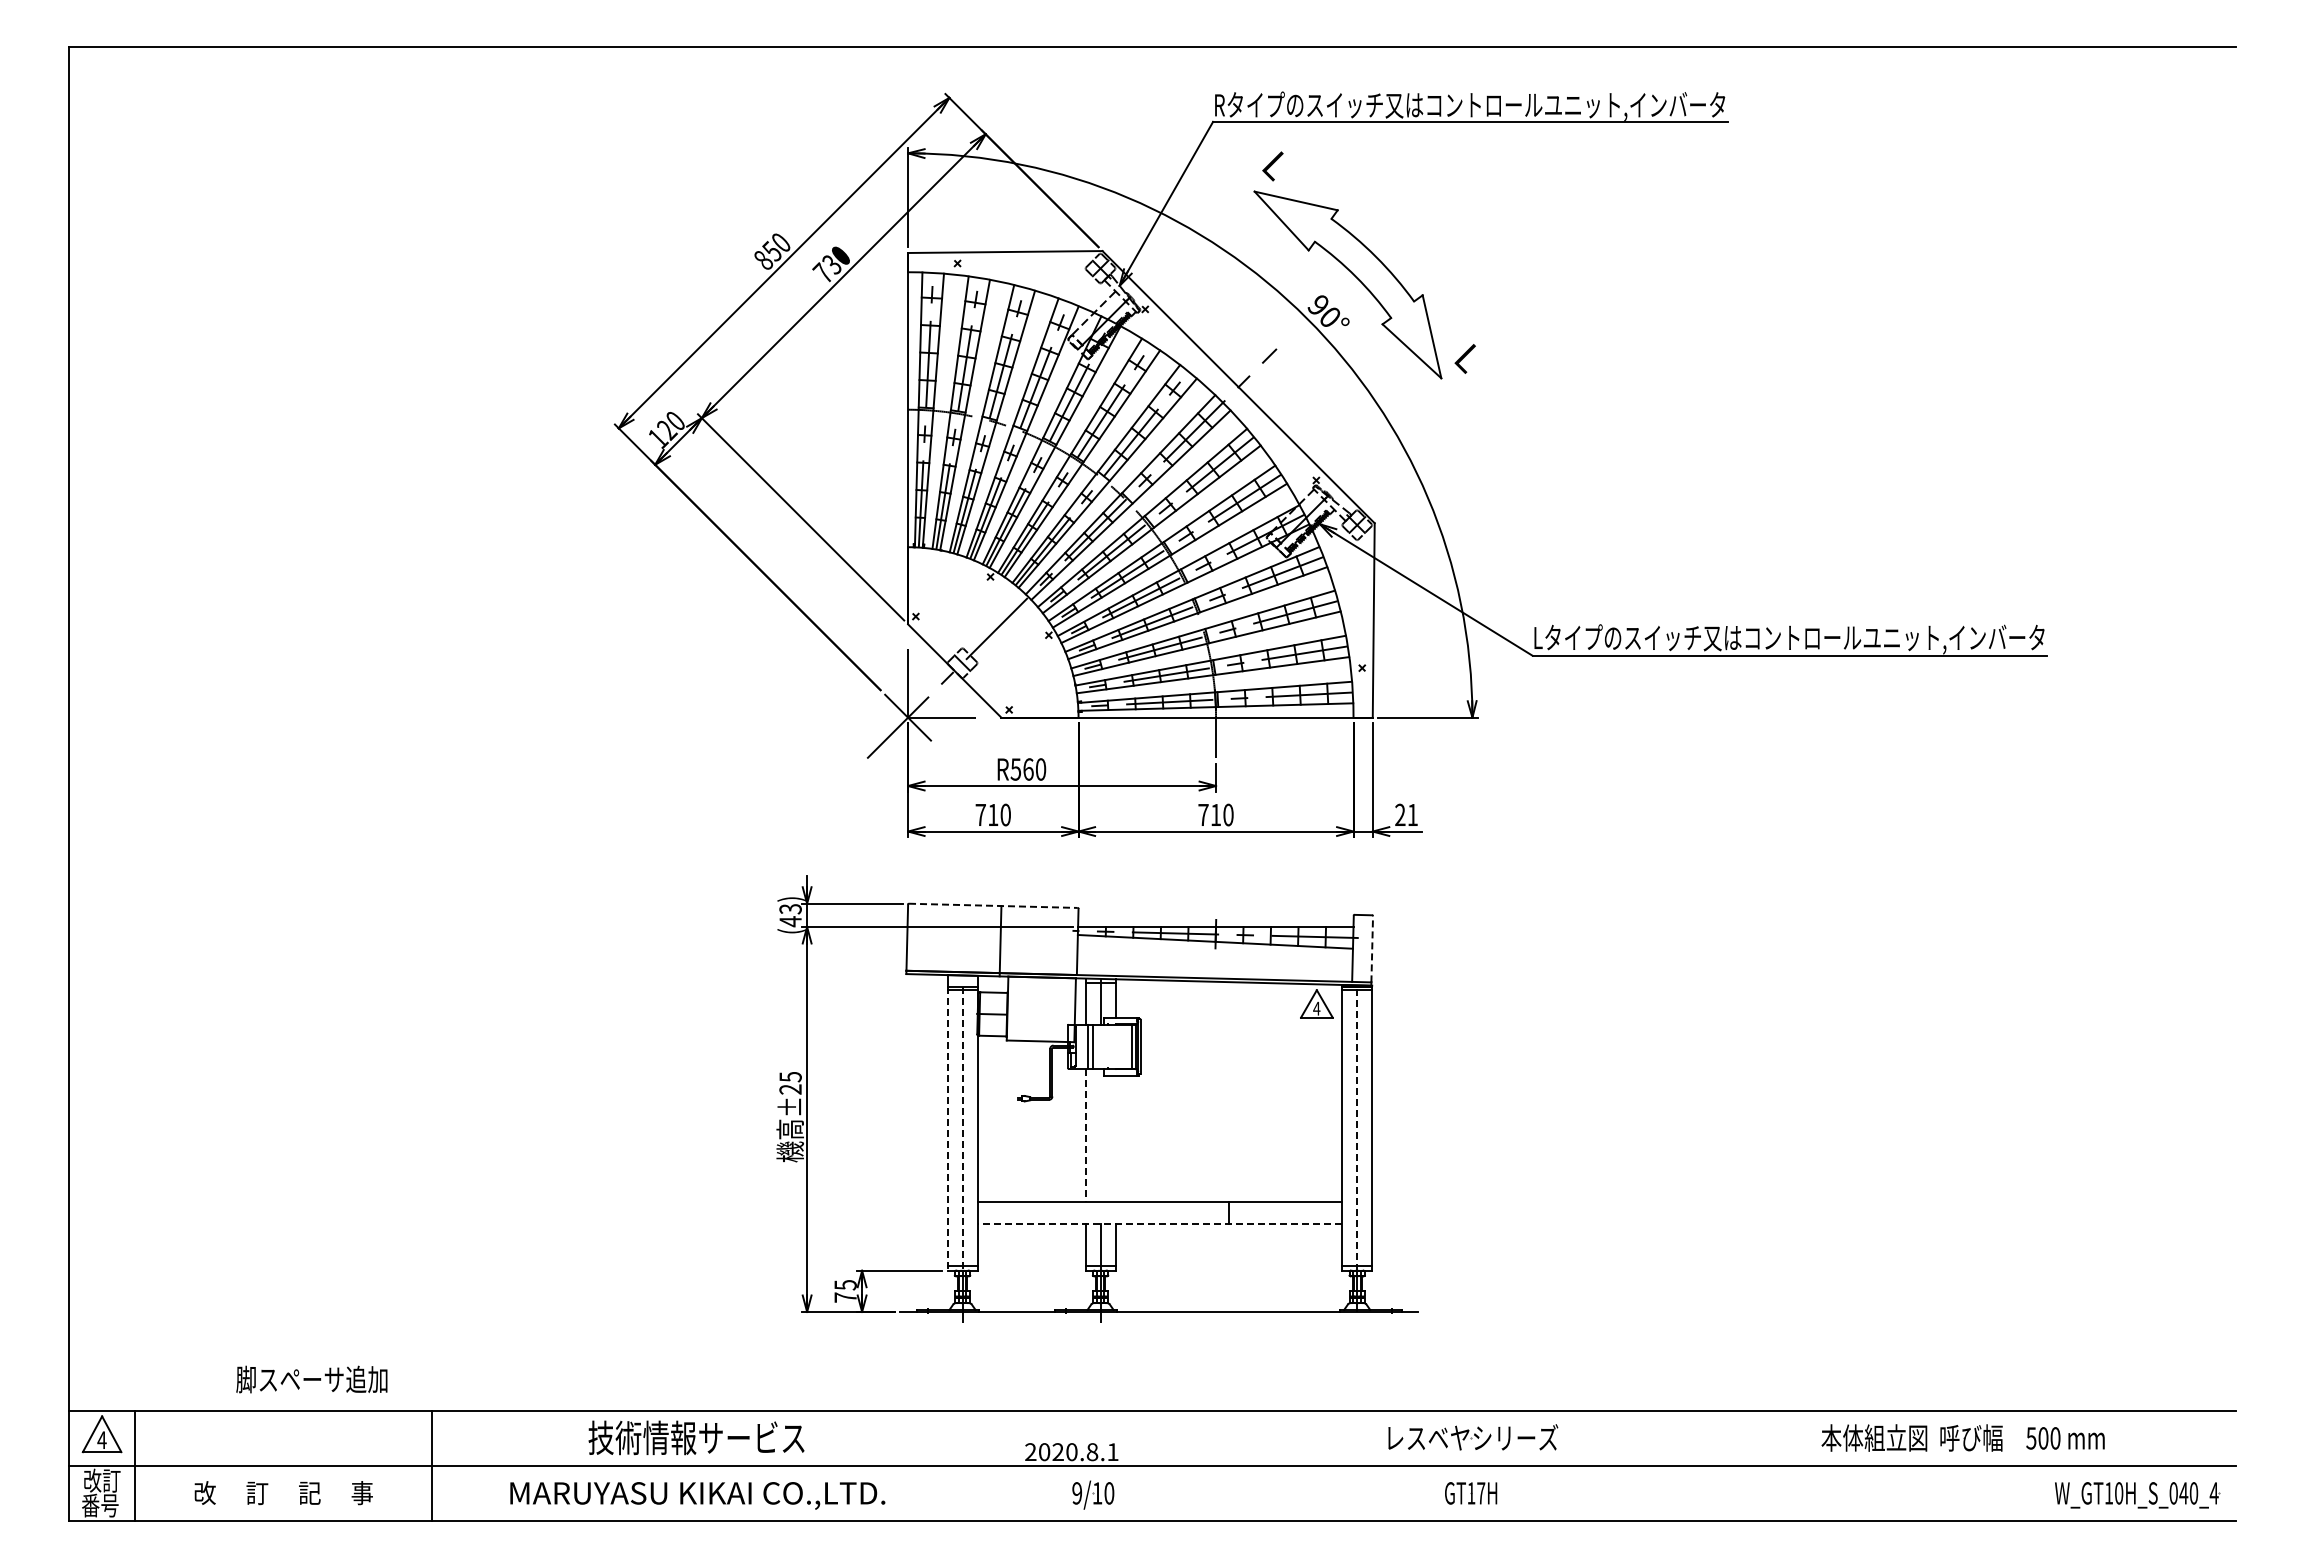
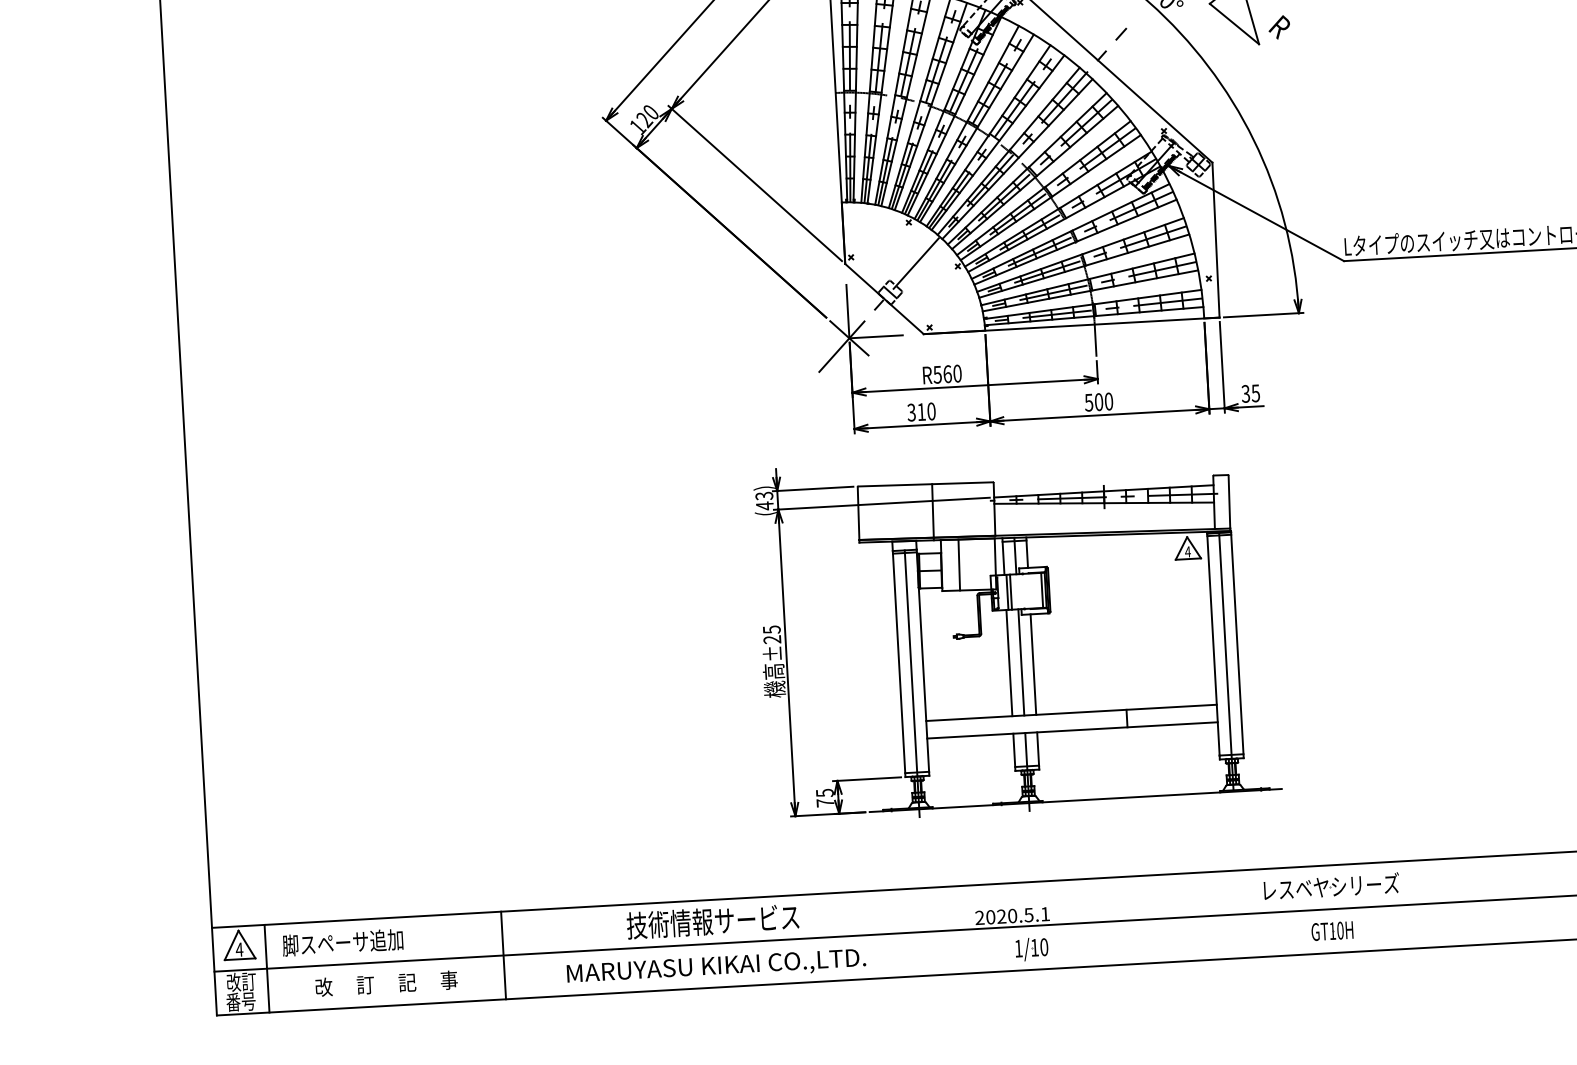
text: (1467, 358) -> (1279, 27), L -> R
text: (980, 814) -> (911, 412), 710 -> 310
text: (1209, 814) -> (1093, 402), 710 -> 500
text: (1406, 815) -> (1250, 394), 21 -> 35
line: (993, 905) -> (925, 484), dashed -> solid
line: (1372, 948) -> (1229, 501), dashed -> solid
line: (1029, 1009) -> (959, 565), added
line: (947, 1128) -> (899, 663), dashed -> solid
line: (962, 1128) -> (911, 663), dashed -> solid
line: (1357, 1128) -> (1225, 645), dashed -> solid
line: (1100, 1134) -> (1021, 661), added
line: (1085, 1135) -> (1009, 663), dashed -> solid
line: (1115, 1138) -> (1033, 664), added
line: (1159, 1223) -> (1072, 730), dashed -> solid
text: (311, 1379) -> (342, 942), moved
text: (1092, 1452) -> (1029, 915), 2020.8.1 -> 2020.5.1
text: (1077, 1493) -> (1018, 948), 9/10 -> 1/10
text: (1481, 1493) -> (1340, 930), GT17H -> GT10H

